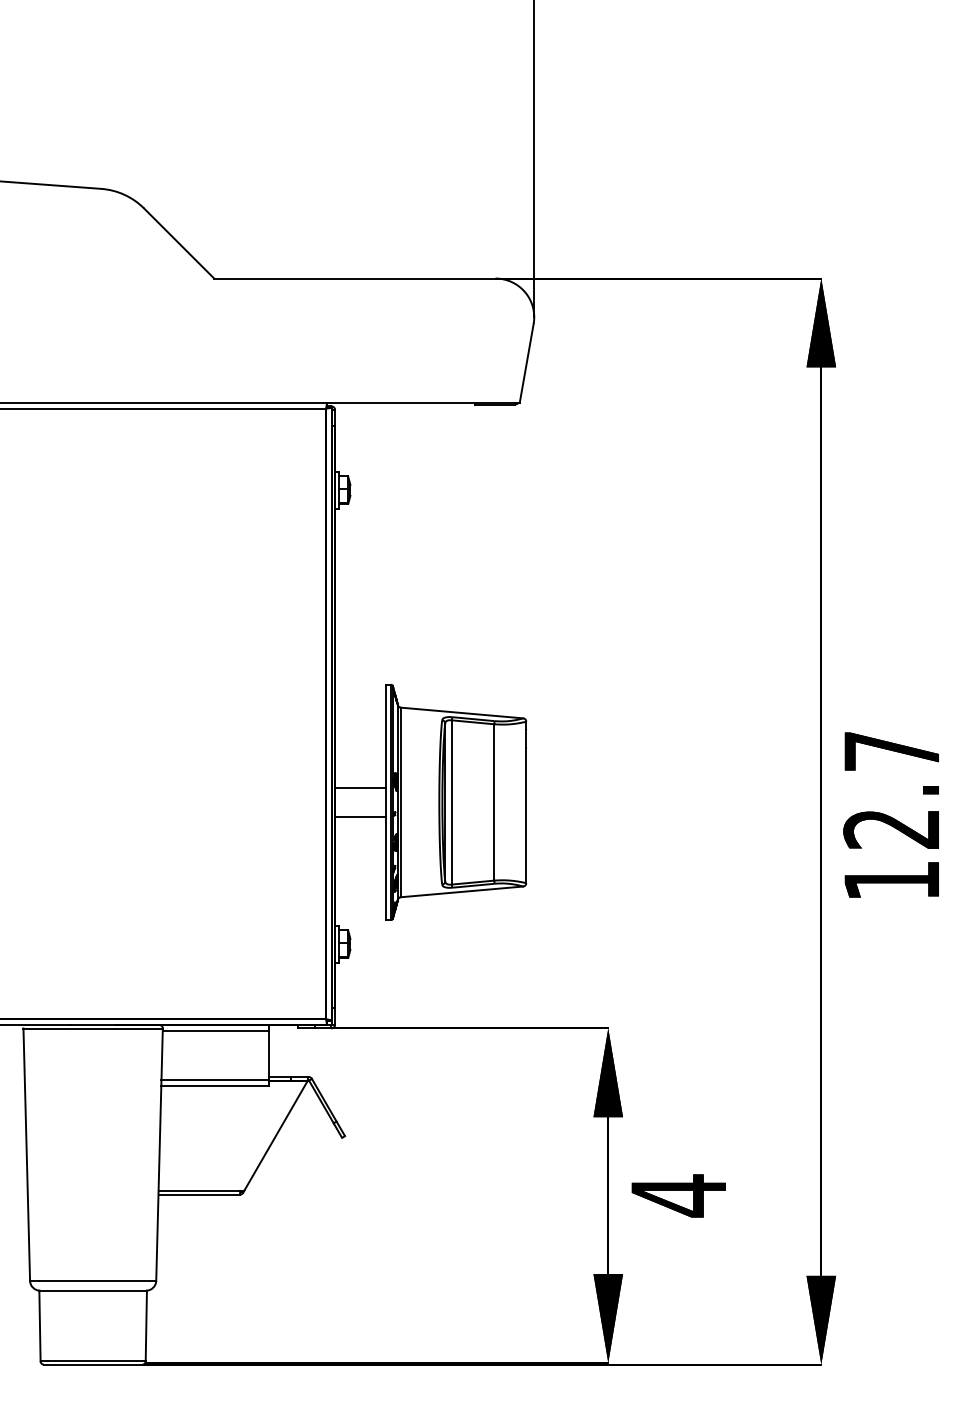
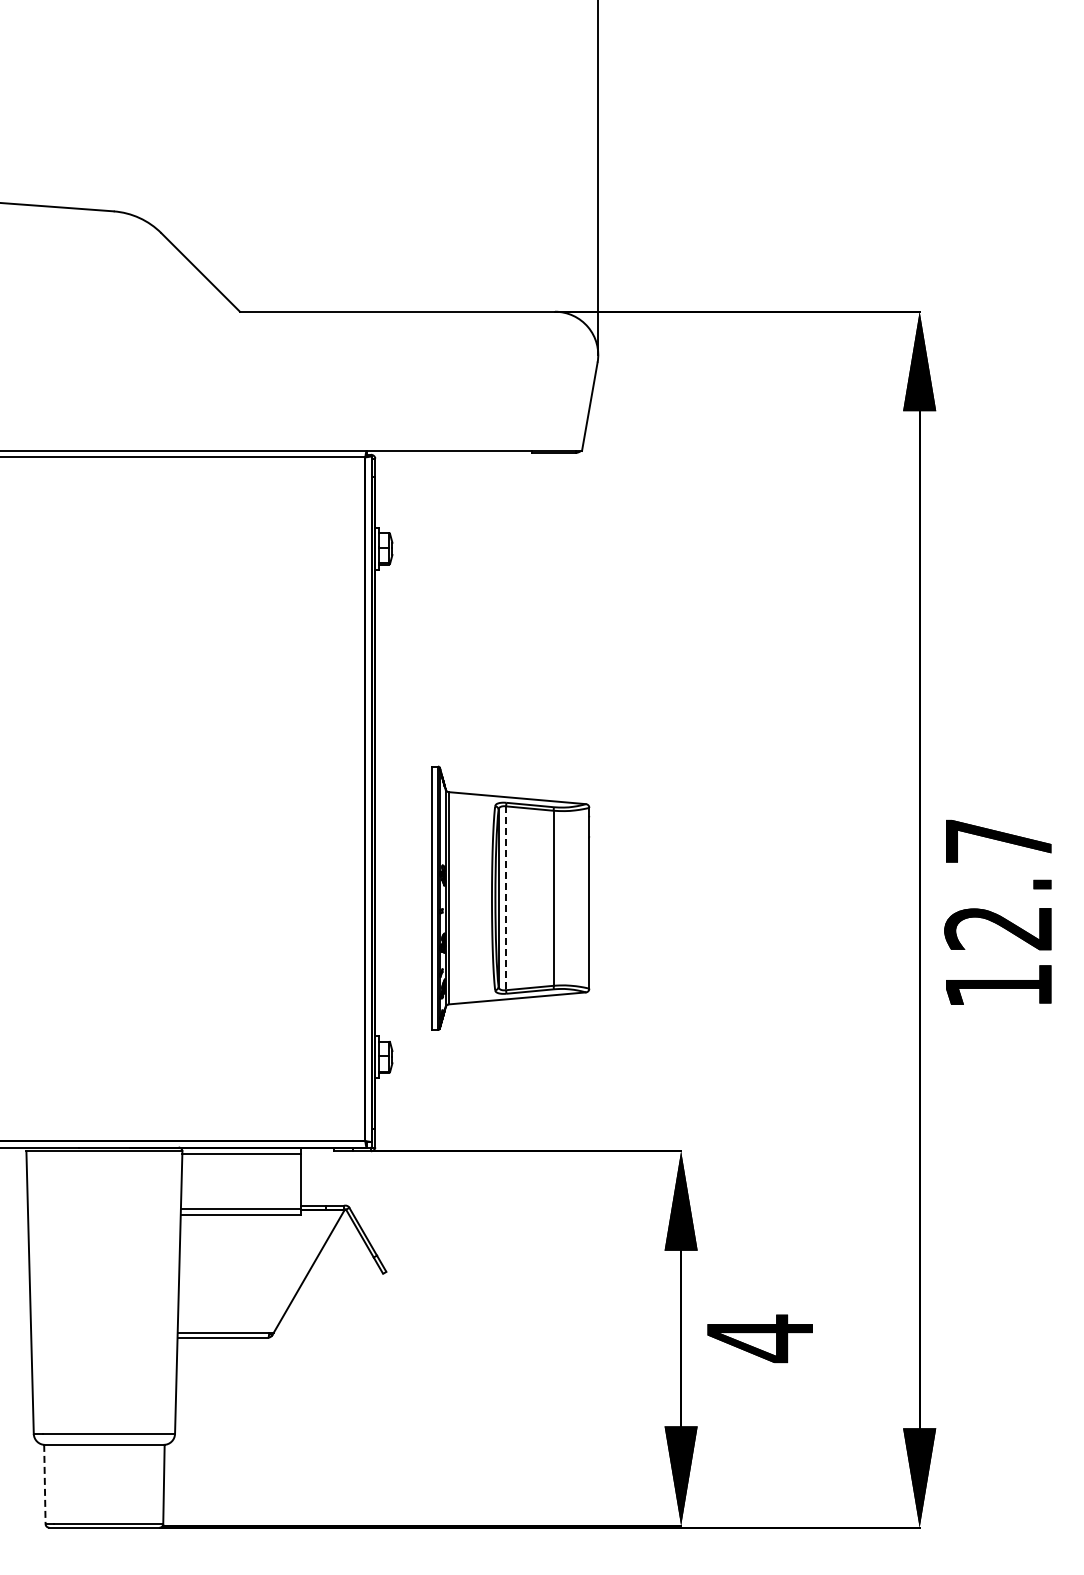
line: (360, 787) -> (403, 881), removed
line: (452, 802) -> (506, 898), solid -> dashed
line: (360, 816) -> (403, 914), removed
line: (39, 1326) -> (44, 1484), solid -> dashed

